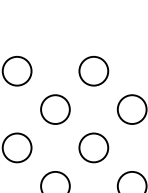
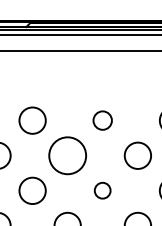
circle: (93, 71) -> (102, 120), size x0.7
circle: (55, 109) -> (67, 155), size x1.4
circle: (93, 147) -> (102, 190), size x0.6

